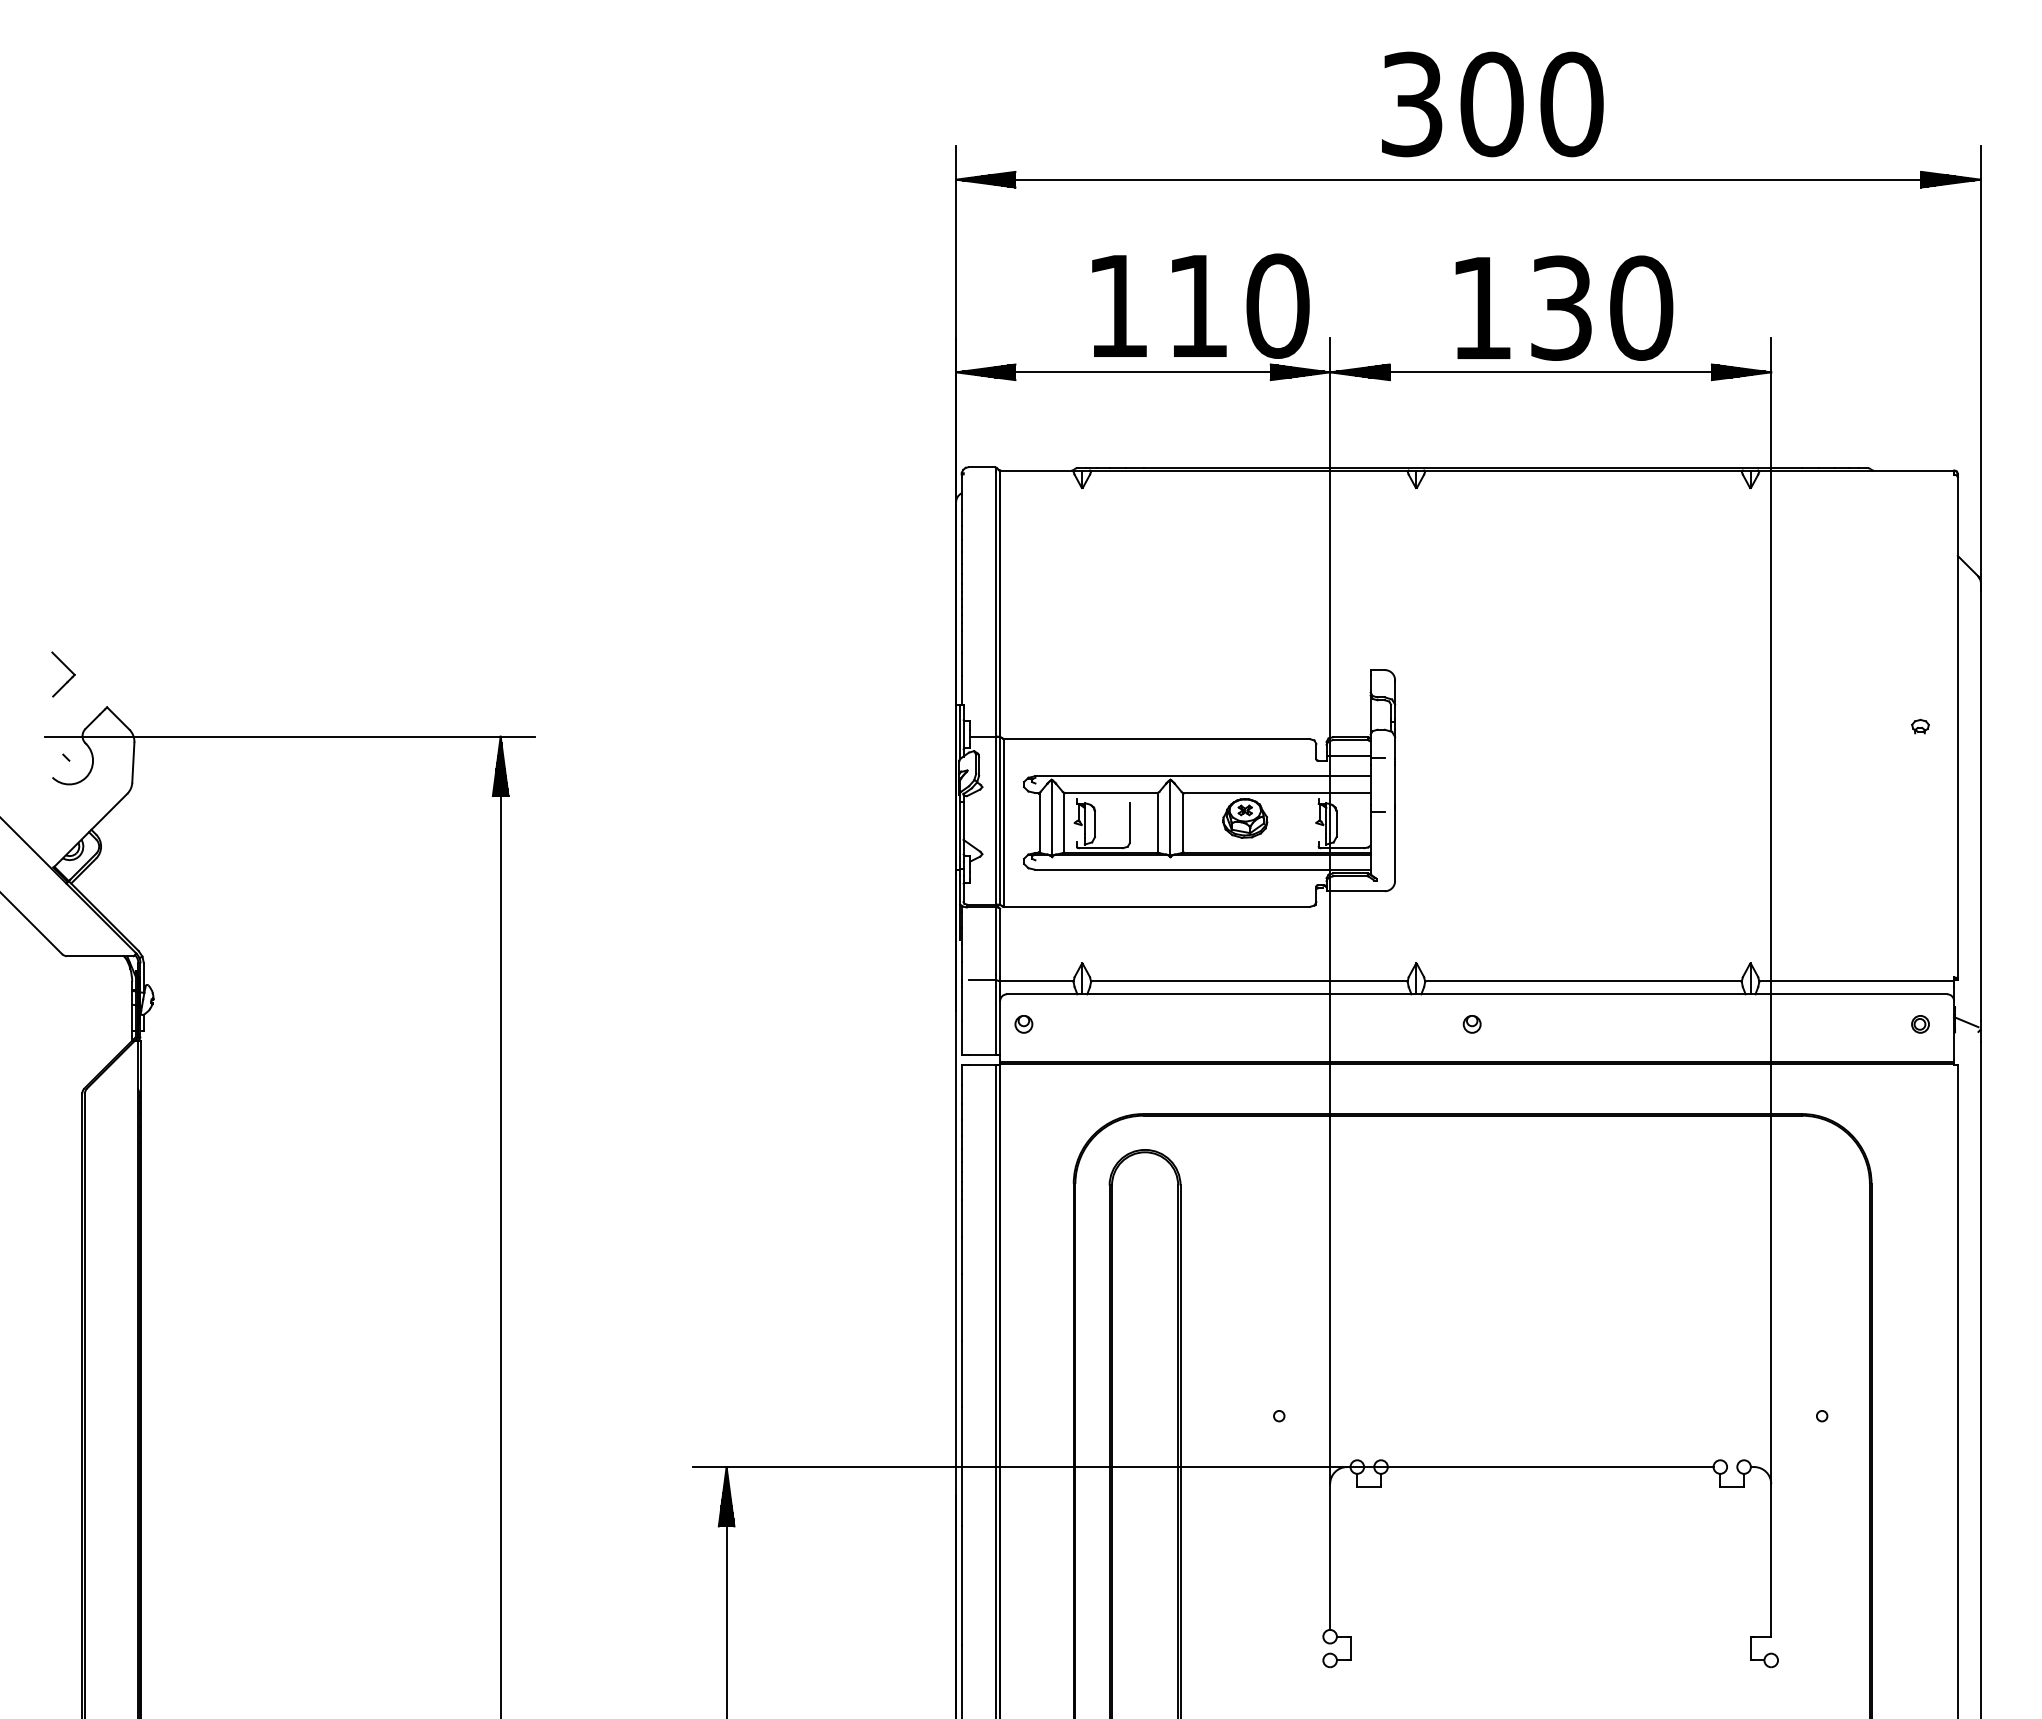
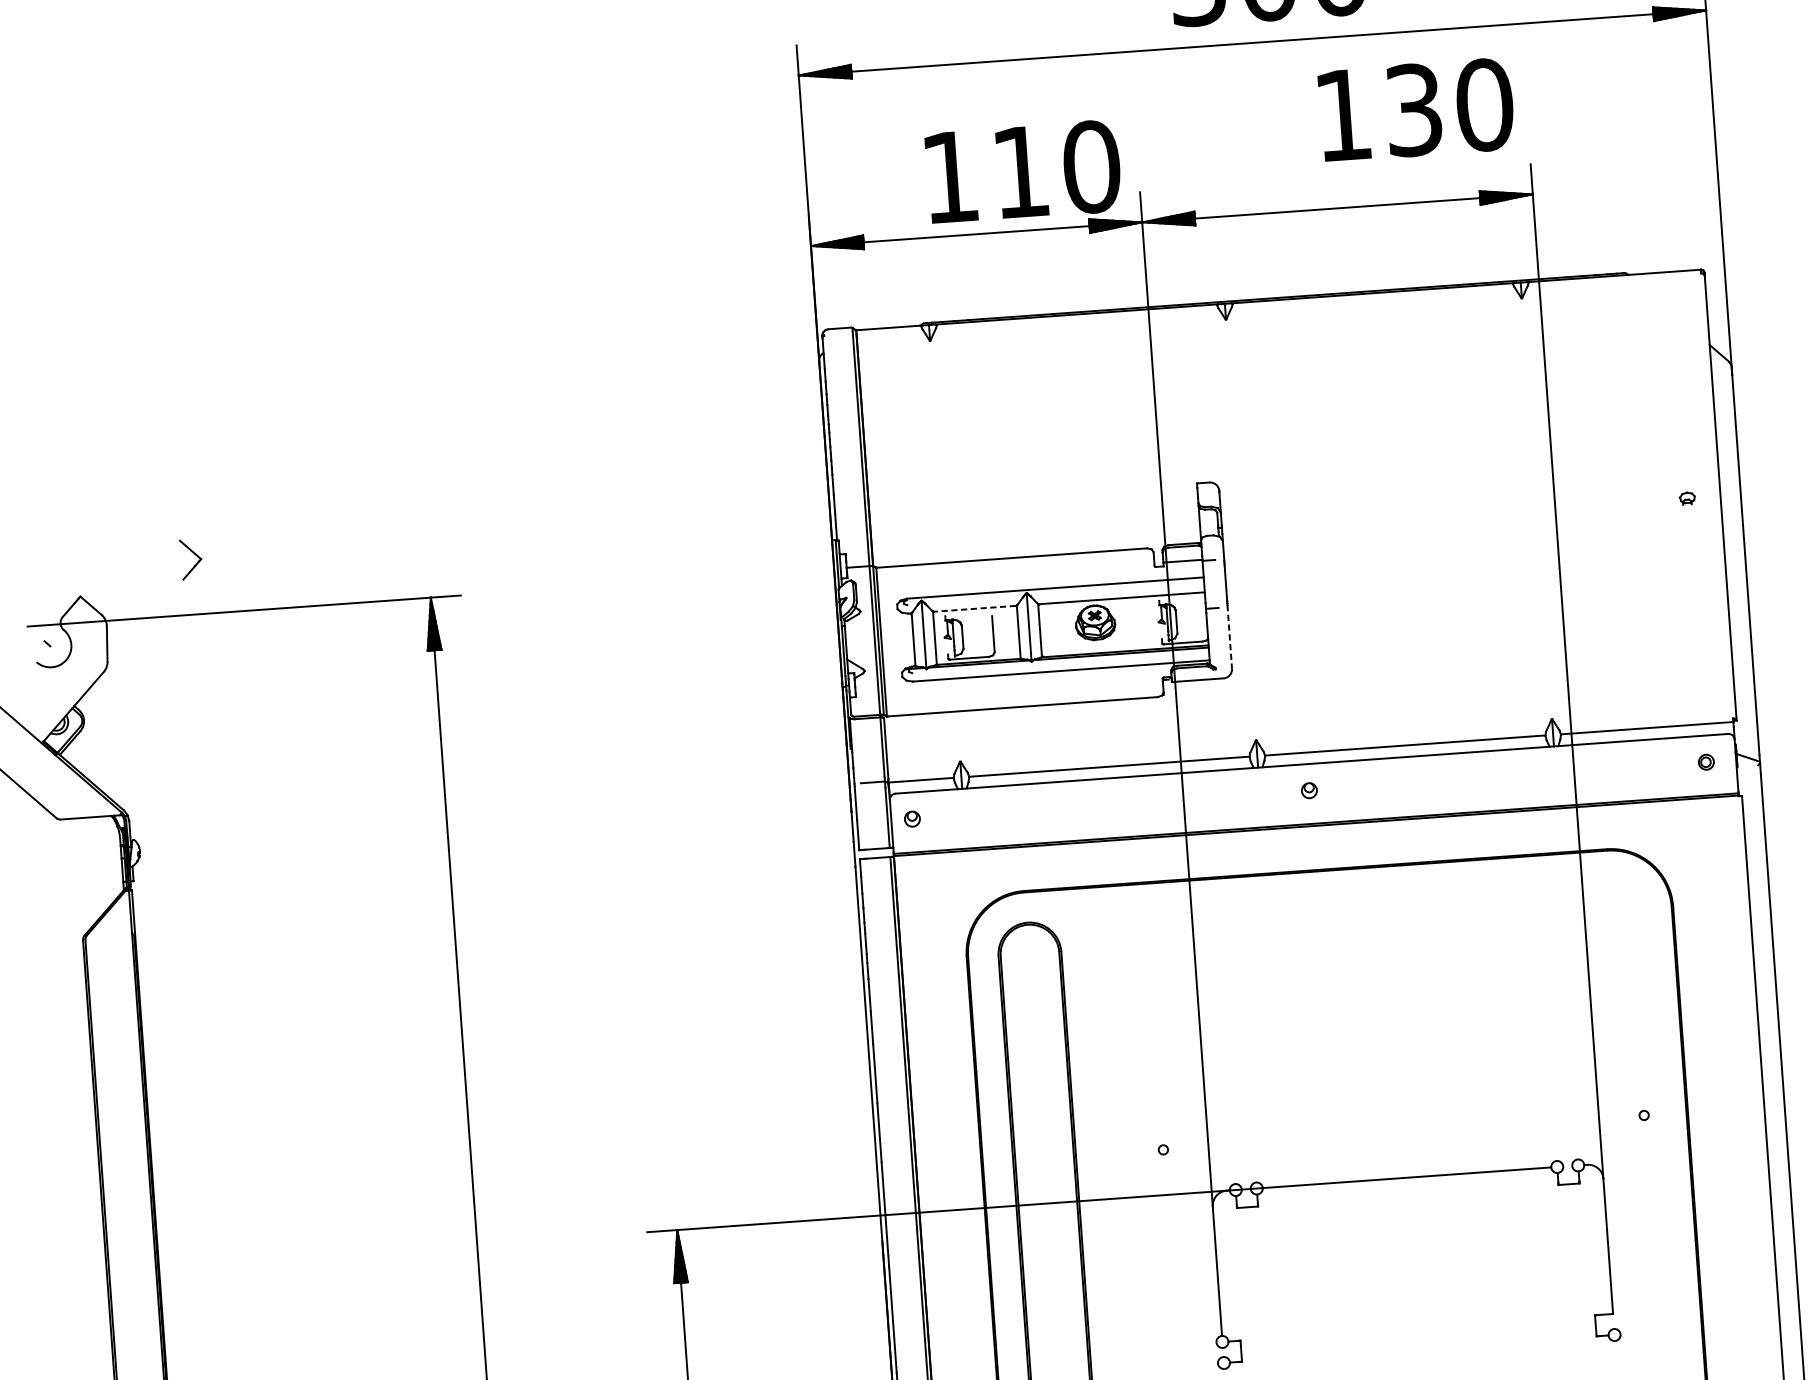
text: (1564, 307) -> (1416, 109), moved
part: (67, 669) -> (194, 554), moved
line: (1110, 793) -> (974, 609), solid -> dashed
line: (1395, 845) -> (1230, 637), solid -> dashed

